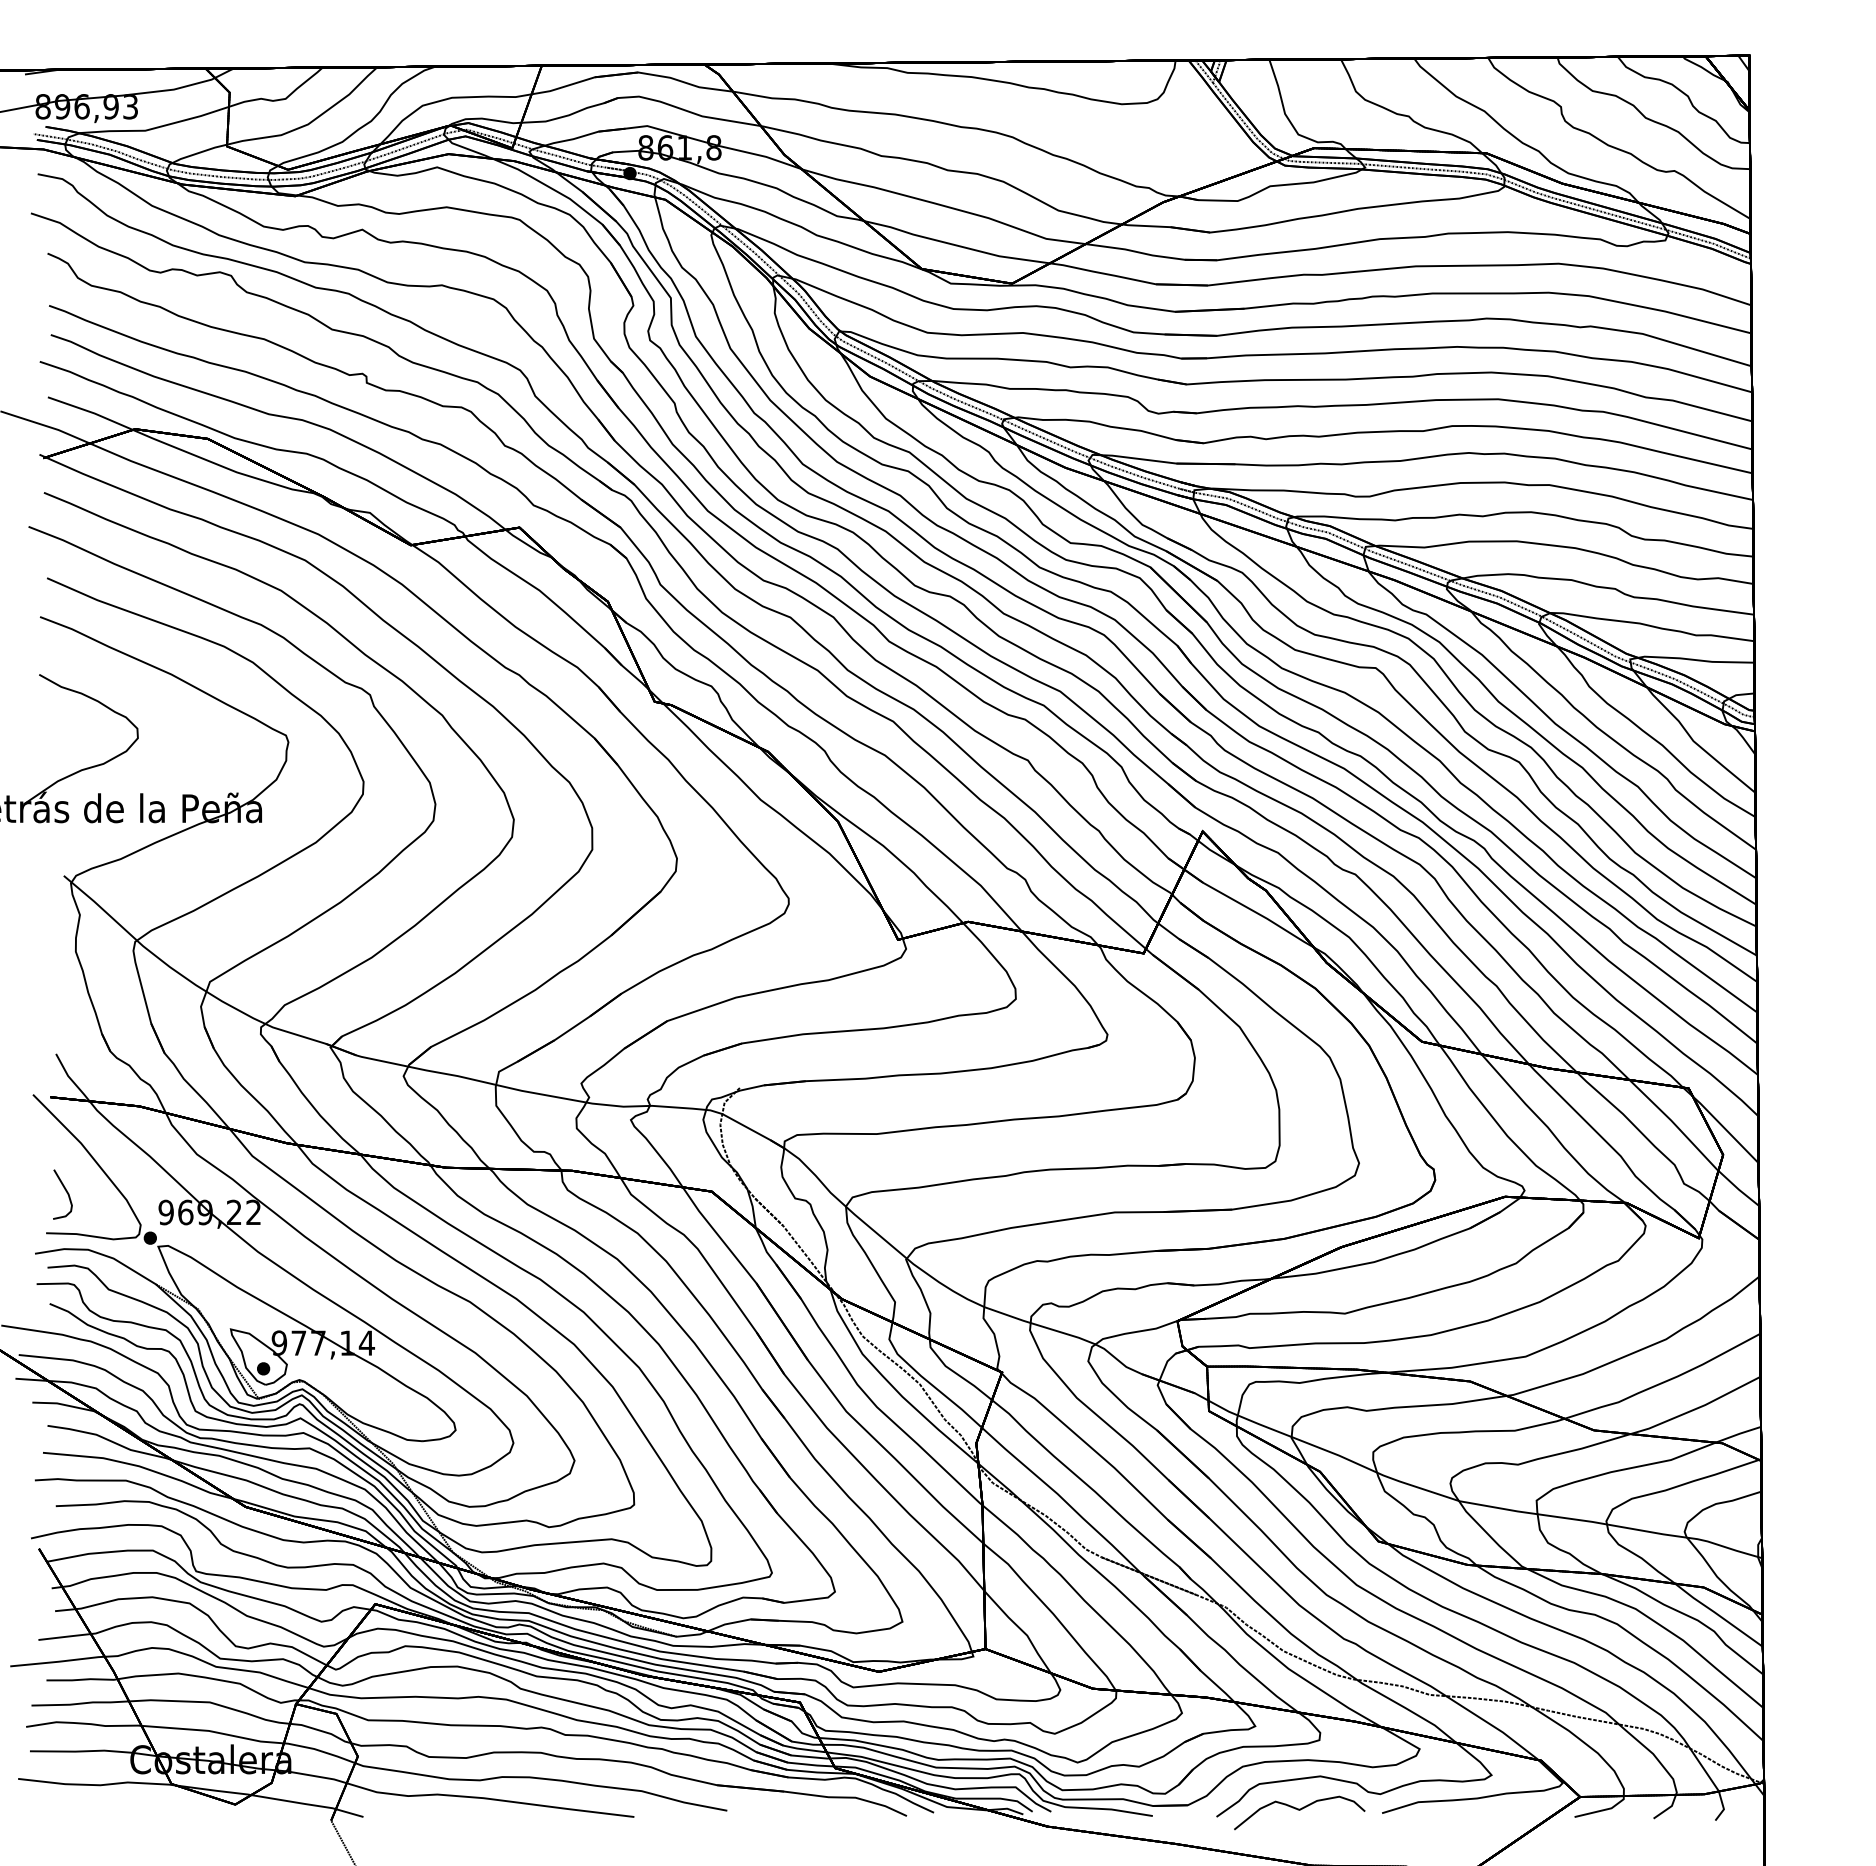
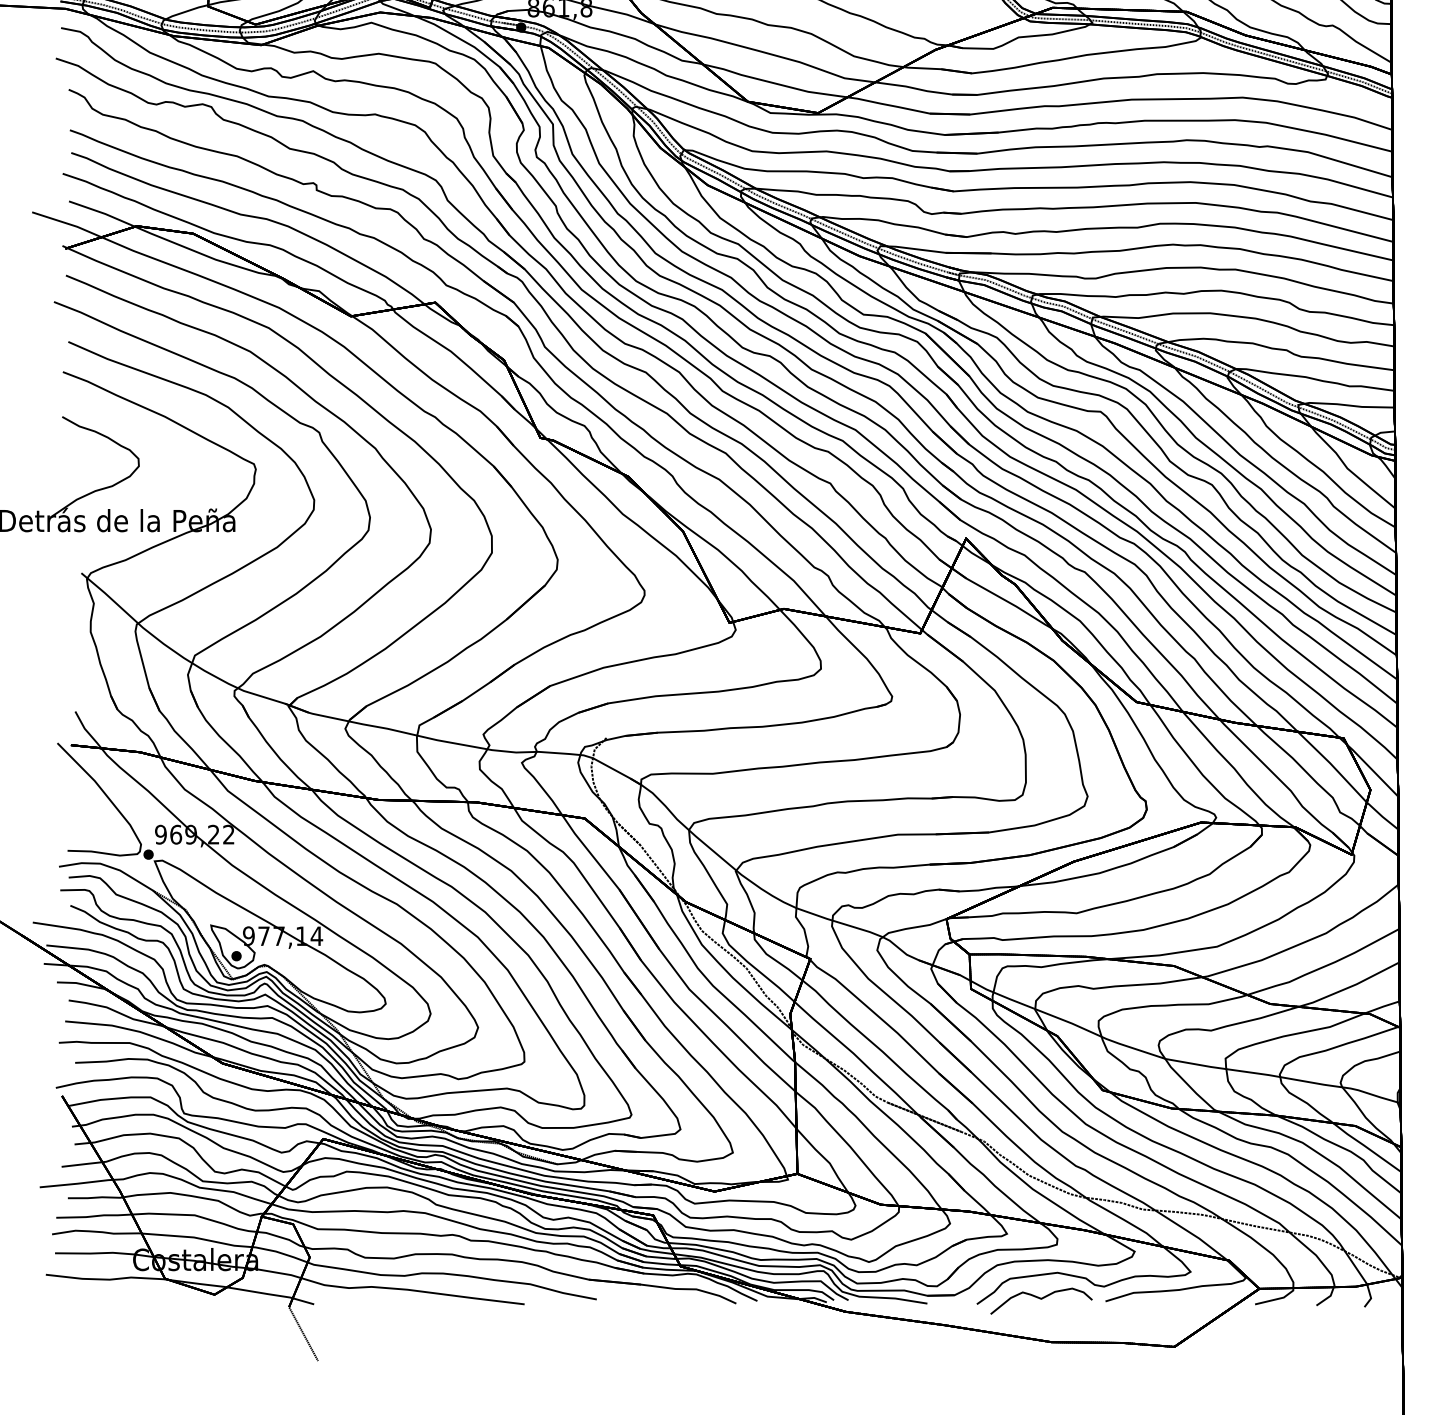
curve: (65, 1191) -> (82, 818), removed

